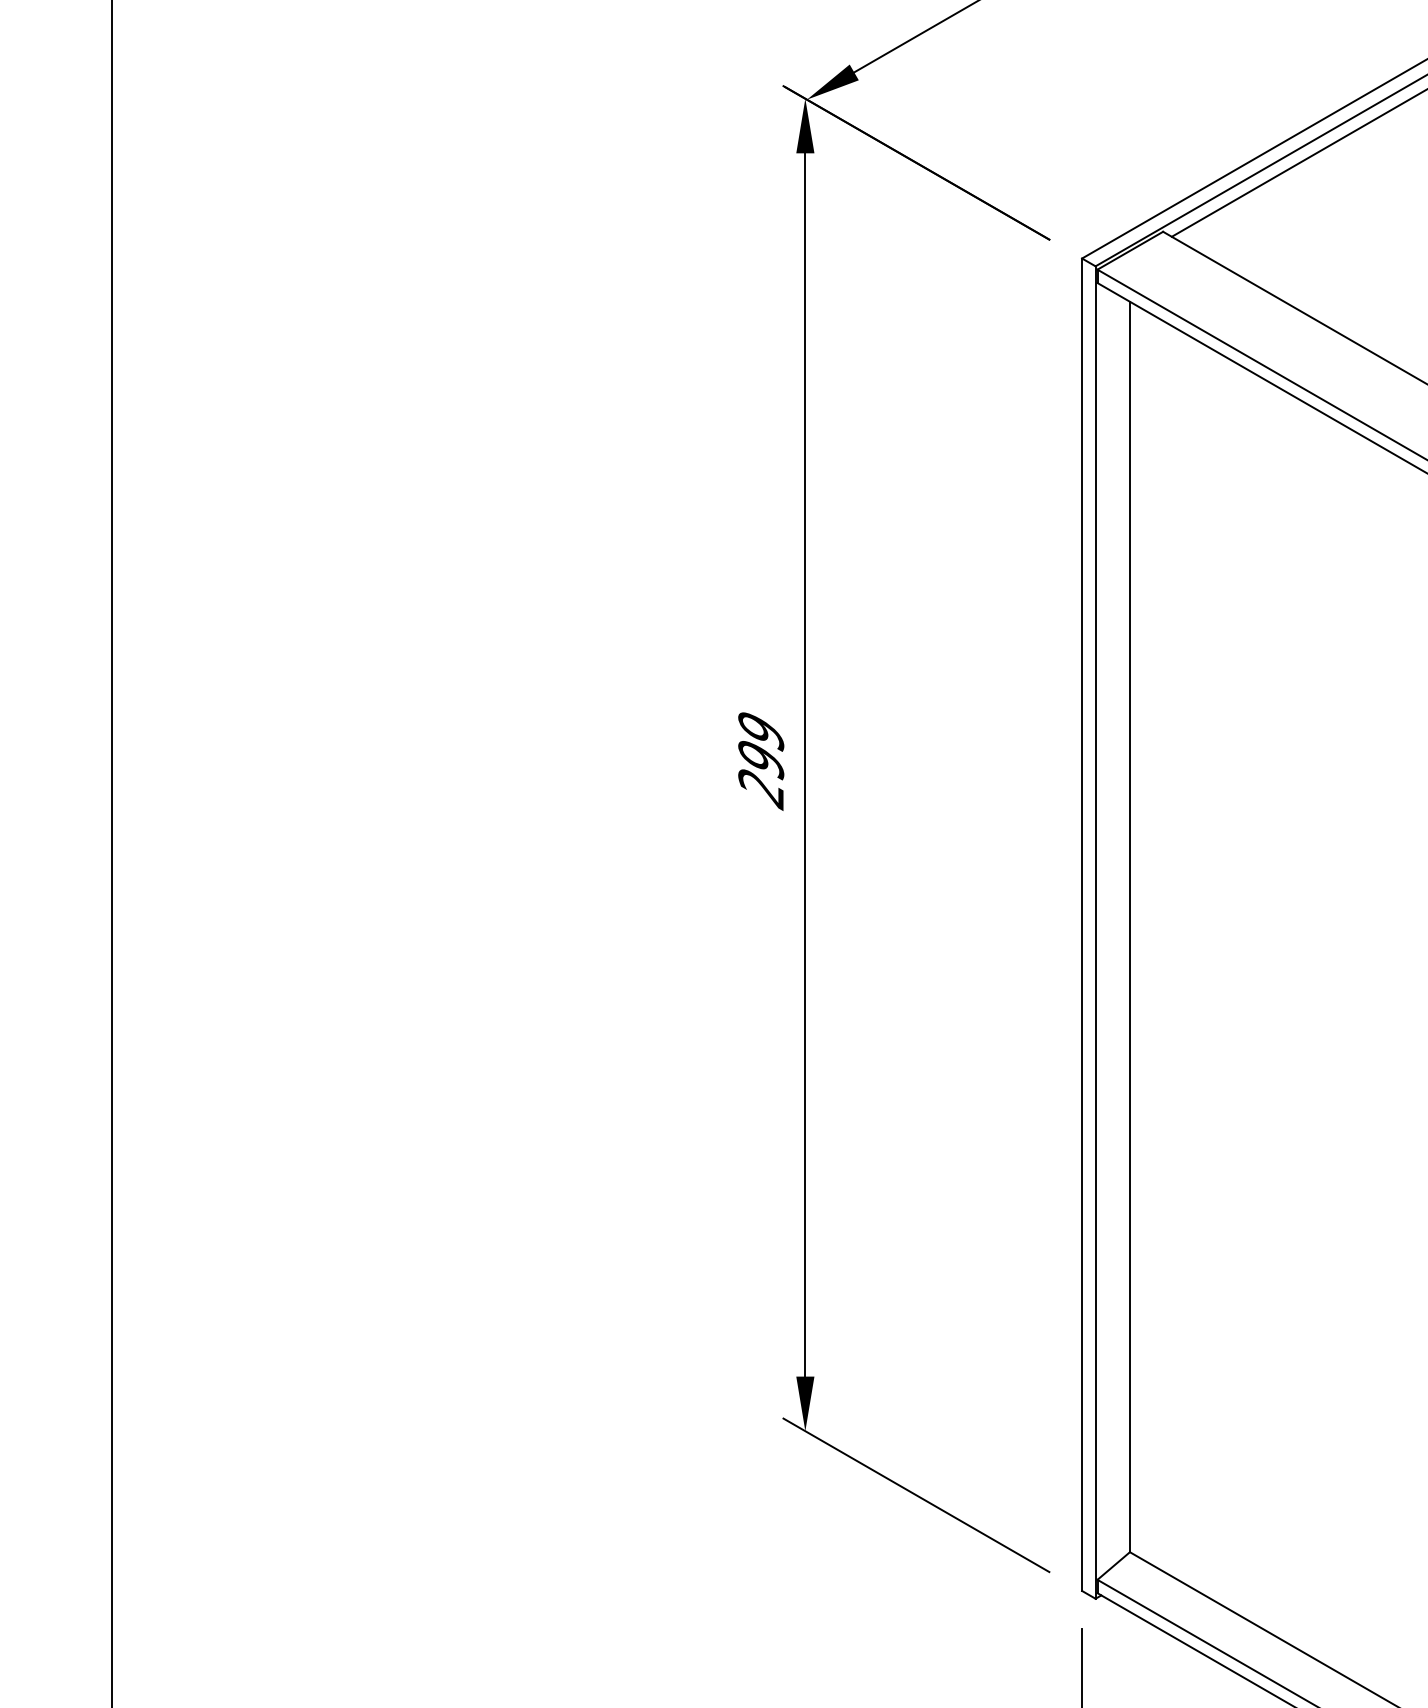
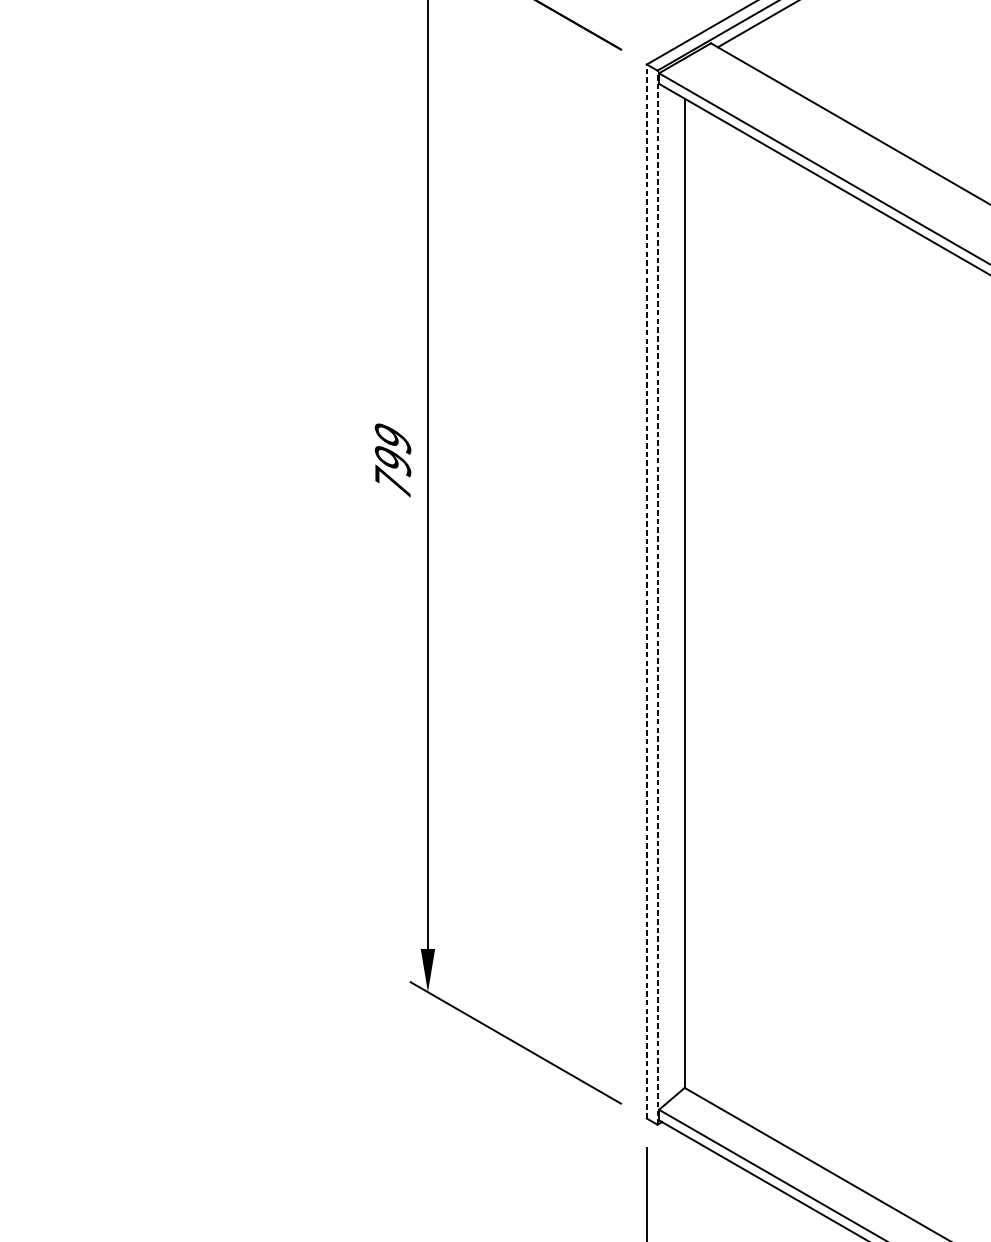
text: (760, 787) -> (392, 482), 299 -> 799
line: (1082, 924) -> (647, 591), solid -> dashed
line: (1095, 932) -> (657, 597), solid -> dashed

